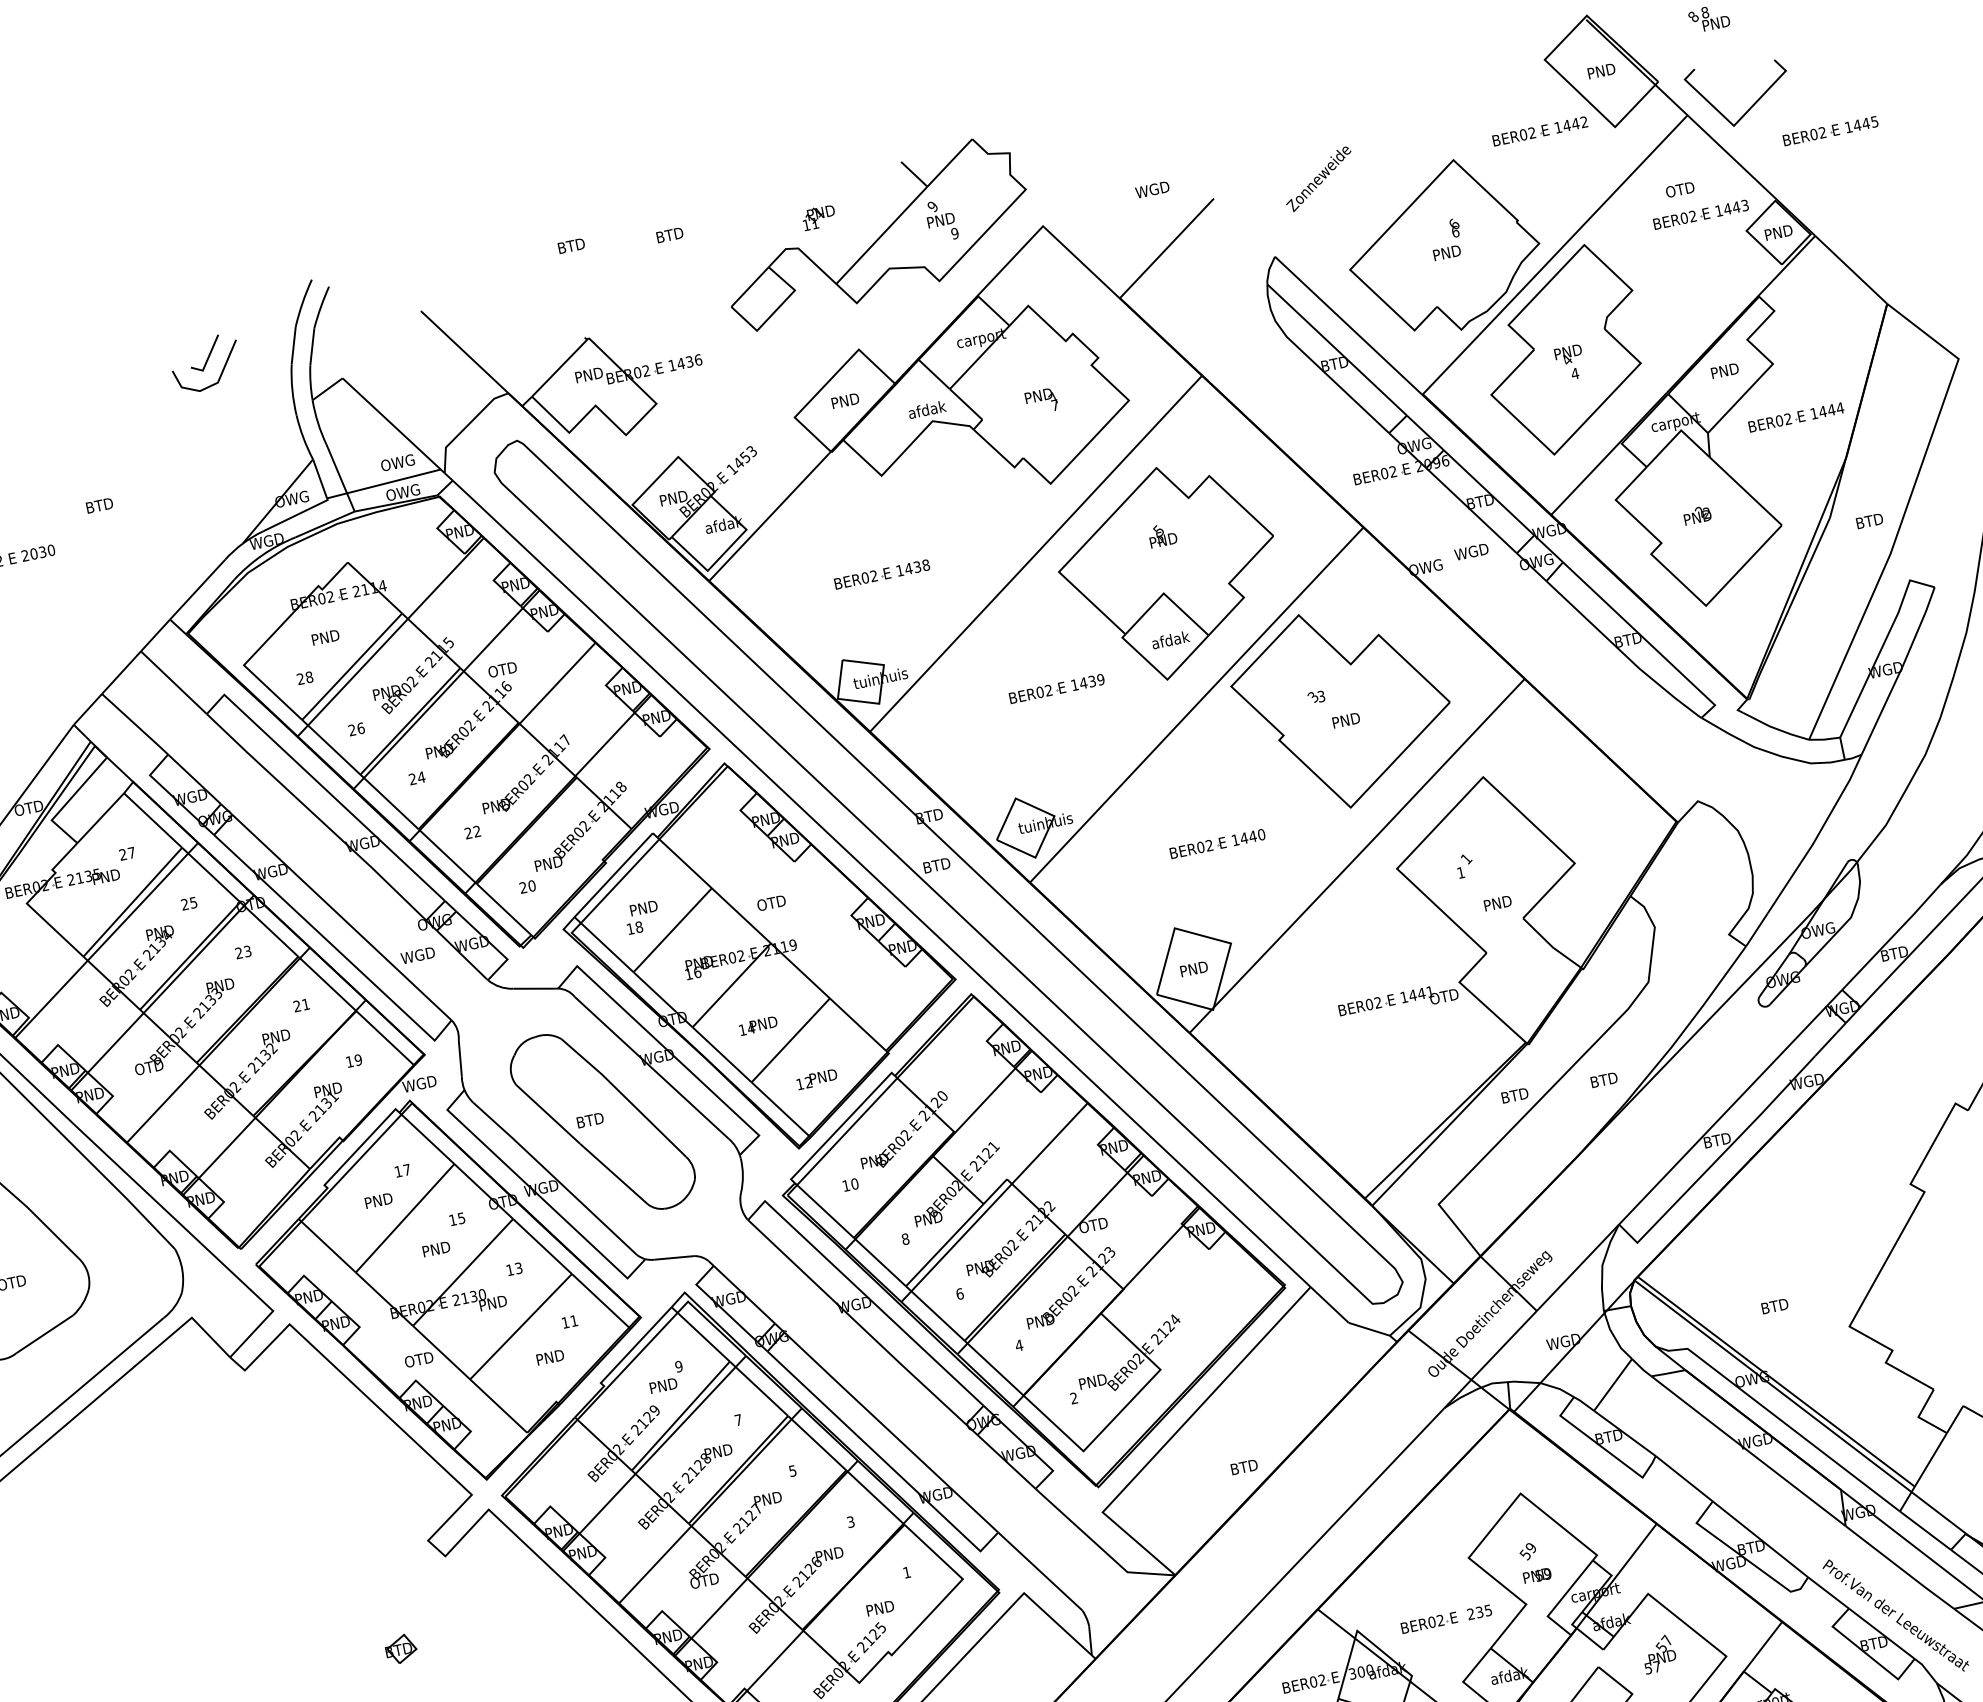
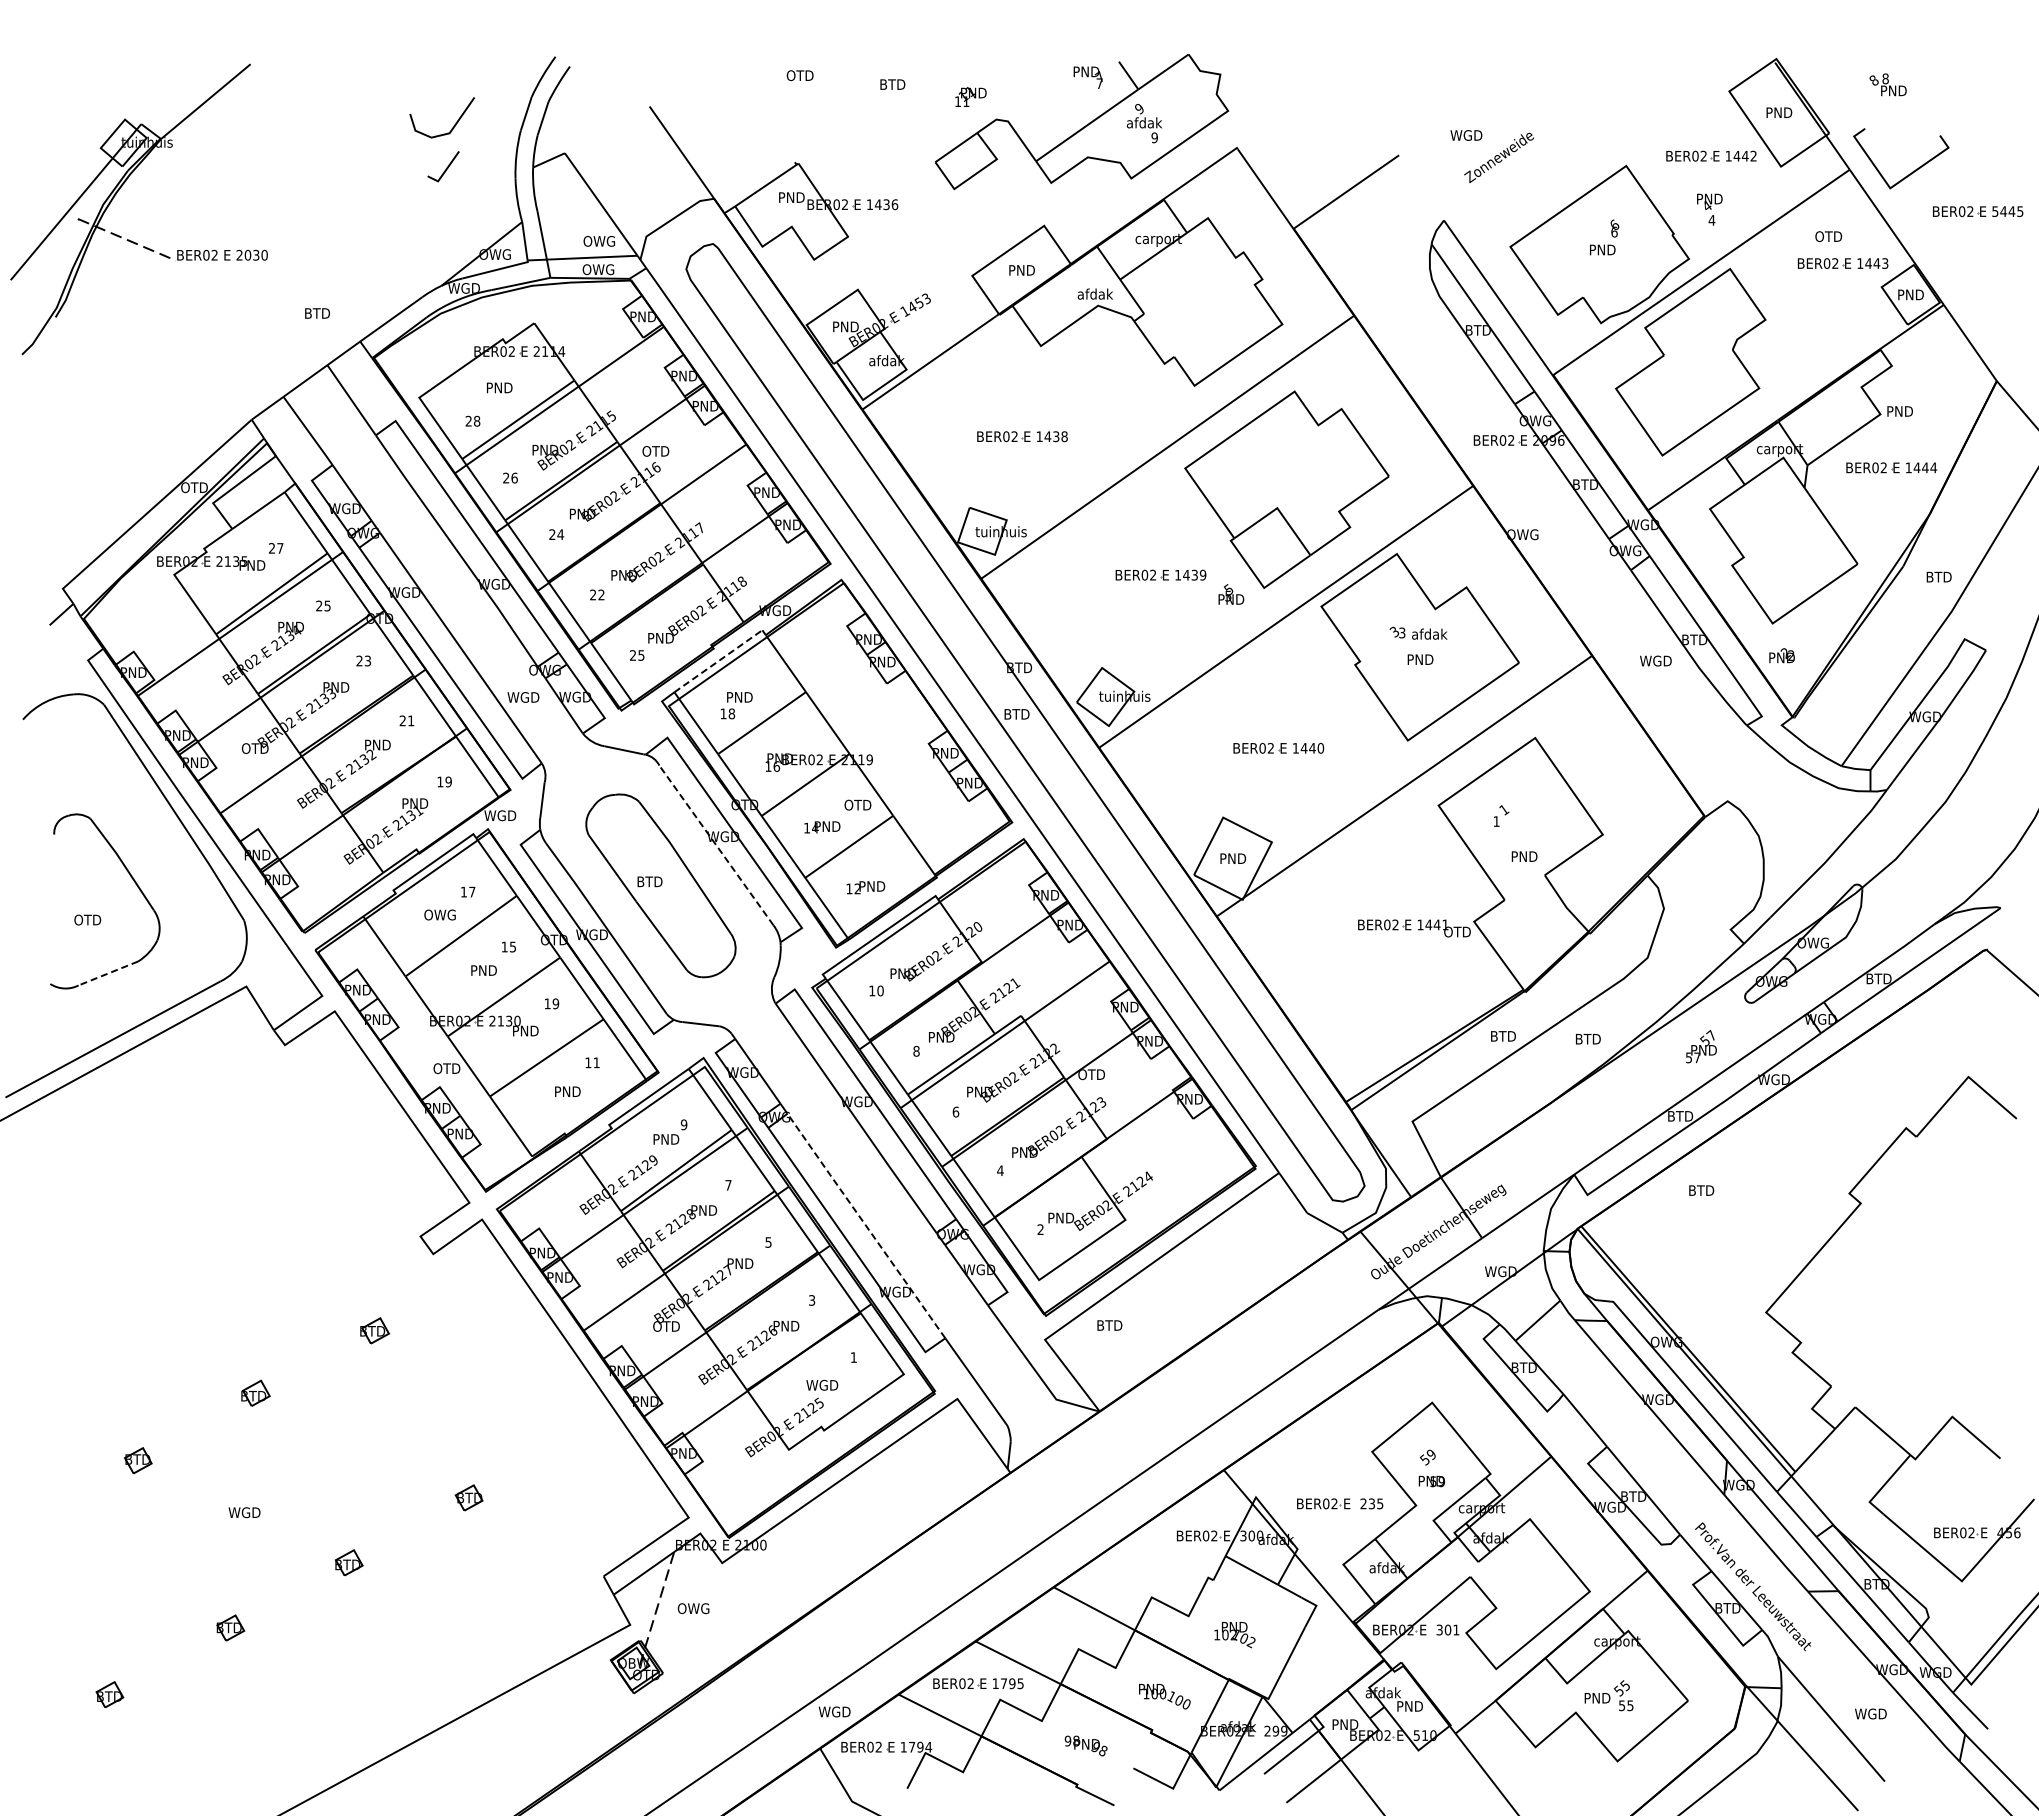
text: (1848, 127) -> (1995, 211), 1445 -> 5445
text: (1152, 189) -> (1466, 135), moved
text: (818, 217) -> (970, 96), moved
text: (941, 219) -> (1144, 122), PND -> afdak
text: (570, 246) -> (799, 75), BTD -> OTD
line: (208, 354) -> (446, 167), moved
text: (1570, 362) -> (1709, 209), moved
text: (1724, 371) -> (1899, 411), moved
text: (1041, 401) -> (1087, 77), moved
text: (99, 505) -> (317, 313), moved
text: (1696, 515) -> (1781, 655), moved
text: (1162, 535) -> (1231, 594), moved
text: (1471, 551) -> (1655, 660), moved
text: (1170, 639) -> (1429, 633), moved
line: (613, 875) -> (718, 661), solid -> dashed
text: (532, 885) -> (641, 655), 20 -> 25
text: (770, 902) -> (857, 804), moved
line: (651, 1067) -> (716, 845), solid -> dashed
text: (377, 1200) -> (439, 914), PND -> OWG
text: (518, 1268) -> (555, 1003), 13 -> 19
text: (1774, 1306) -> (1701, 1190), moved
line: (44, 1334) -> (107, 973), solid -> dashed
line: (890, 1432) -> (865, 1225), solid -> dashed
text: (1244, 1467) -> (1109, 1325), moved
text: (880, 1607) -> (822, 1384), PND -> WGD
text: (1659, 1653) -> (1701, 1046), moved

